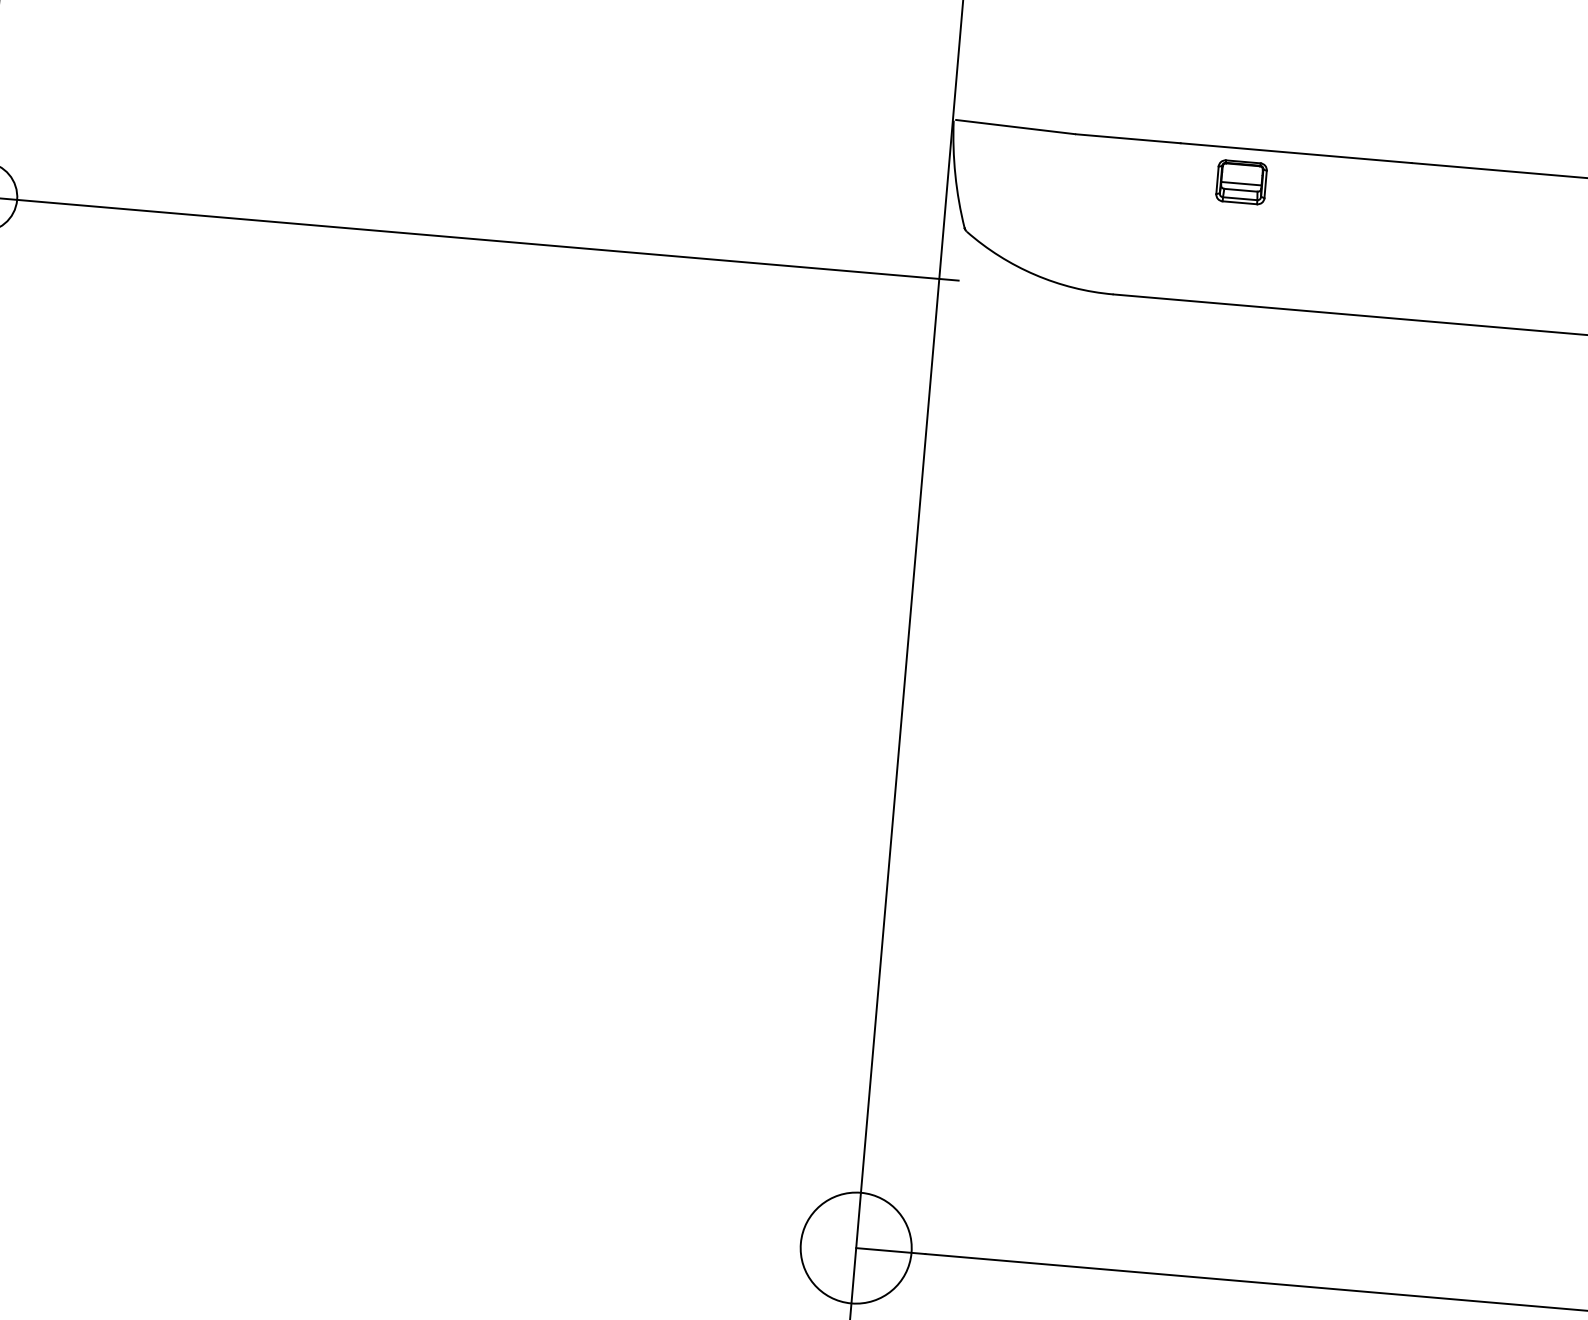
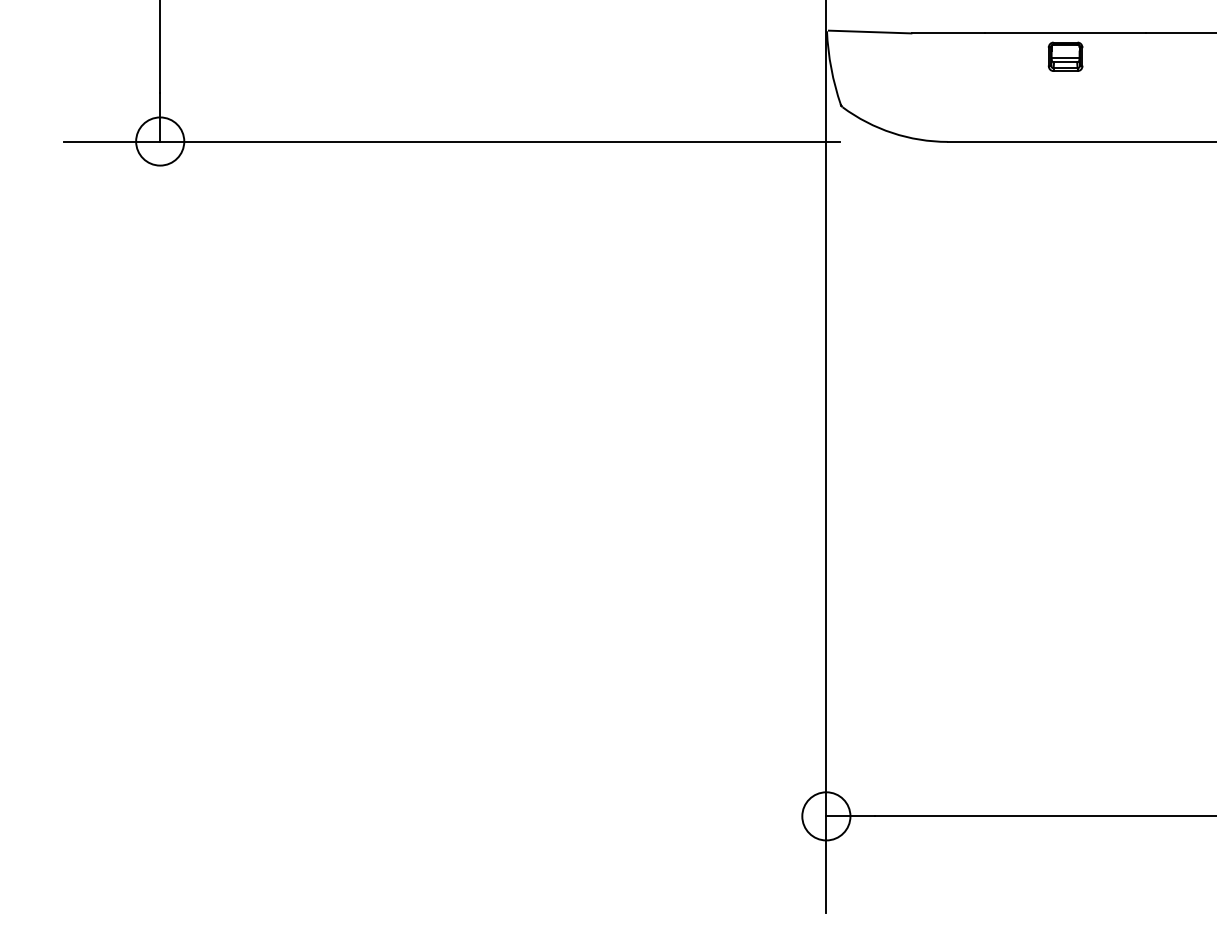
part: (1241, 181) -> (1065, 56), moved
circle: (856, 1248) -> (826, 816), size x0.62

